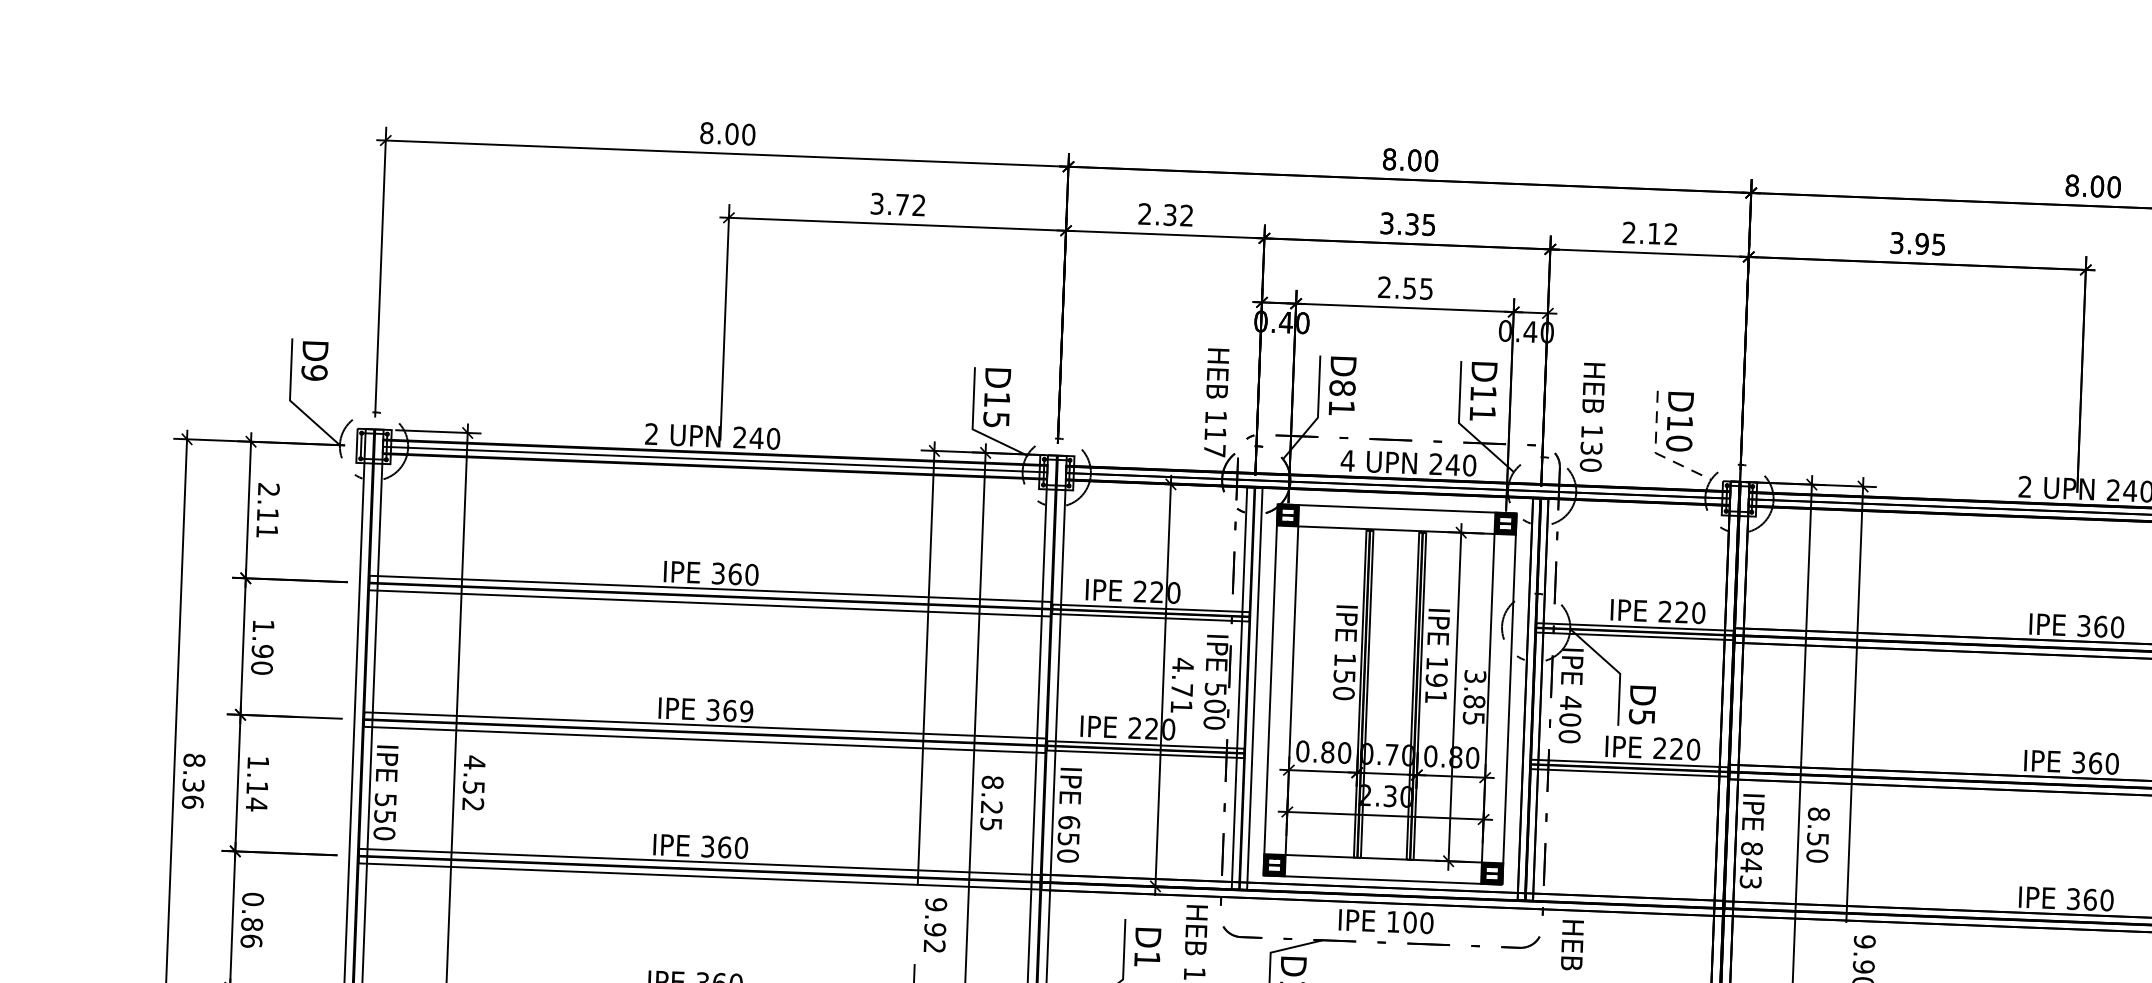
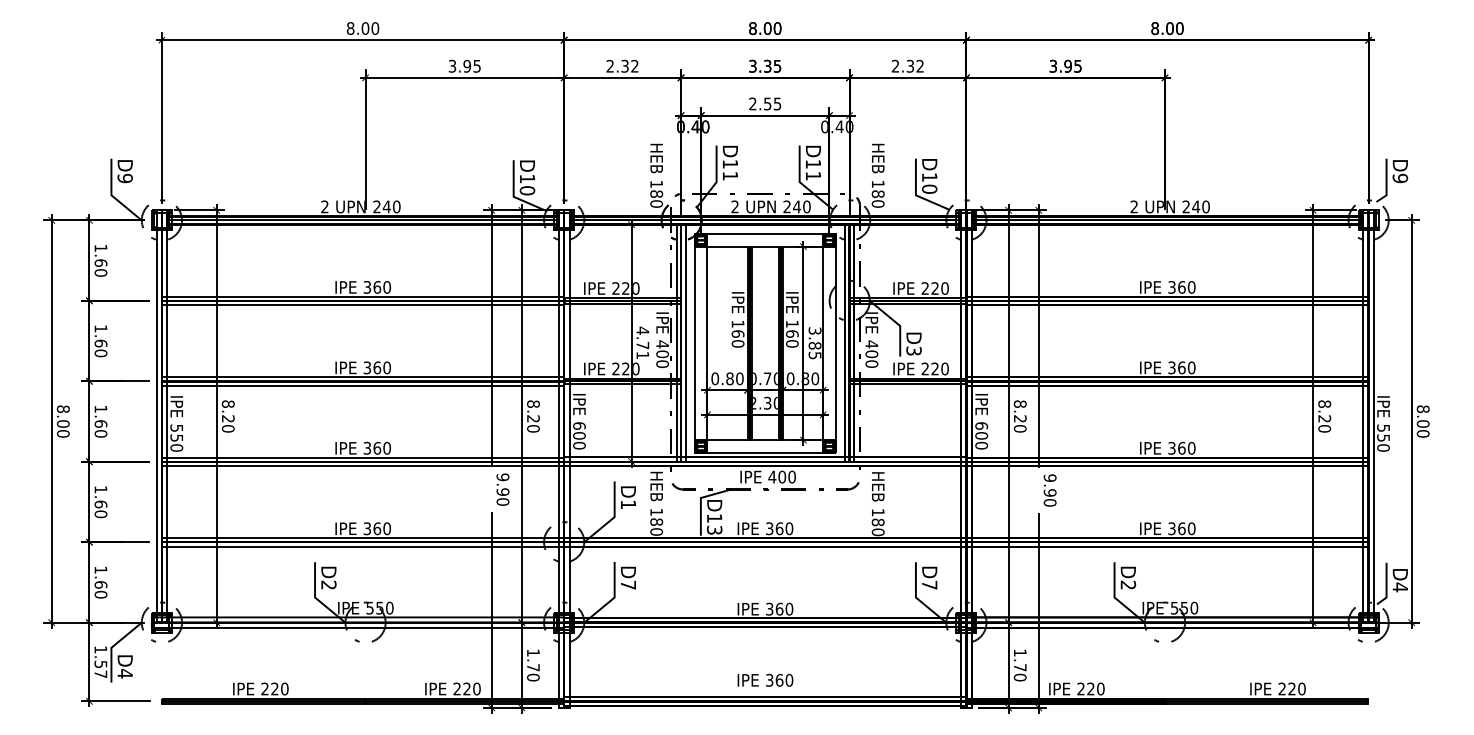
text: (909, 203) -> (471, 65), 3.72 -> 3.95
text: (1652, 232) -> (909, 65), 2.12 -> 2.32
text: (1342, 386) -> (730, 163), D81 -> D11
text: (996, 419) -> (527, 190), D15 -> D10
text: (1214, 441) -> (656, 198), 117 -> 180
text: (1590, 447) -> (877, 193), 130 -> 180
line: (1654, 453) -> (915, 195), dashed -> solid
text: (1348, 460) -> (735, 206), 4 -> 2
text: (267, 510) -> (100, 260), 2.11 -> 1.60
text: (261, 651) -> (100, 343), 1.90 -> 1.60
text: (1343, 675) -> (737, 333), 150 -> 160
text: (1434, 687) -> (791, 338), 191 -> 160
text: (1215, 689) -> (662, 344), 500 -> 400
text: (745, 710) -> (386, 367), 369 -> 360
text: (1642, 717) -> (914, 351), D5 -> D3
text: (472, 783) -> (227, 416), 4.52 -> 8.20
text: (191, 793) -> (62, 428), 8.36 -> 8.00
text: (256, 795) -> (100, 428), 1.14 -> 1.60
text: (991, 823) -> (533, 428), 8.25 -> 8.20
text: (1068, 838) -> (579, 435), 650 -> 600
text: (1816, 838) -> (1019, 418), 8.50 -> 8.20
text: (1751, 864) -> (981, 435), 843 -> 600
text: (251, 919) -> (100, 501), 0.86 -> 1.60
text: (1393, 920) -> (772, 476), 100 -> 400
text: (933, 945) -> (502, 501), 9.92 -> 9.90

